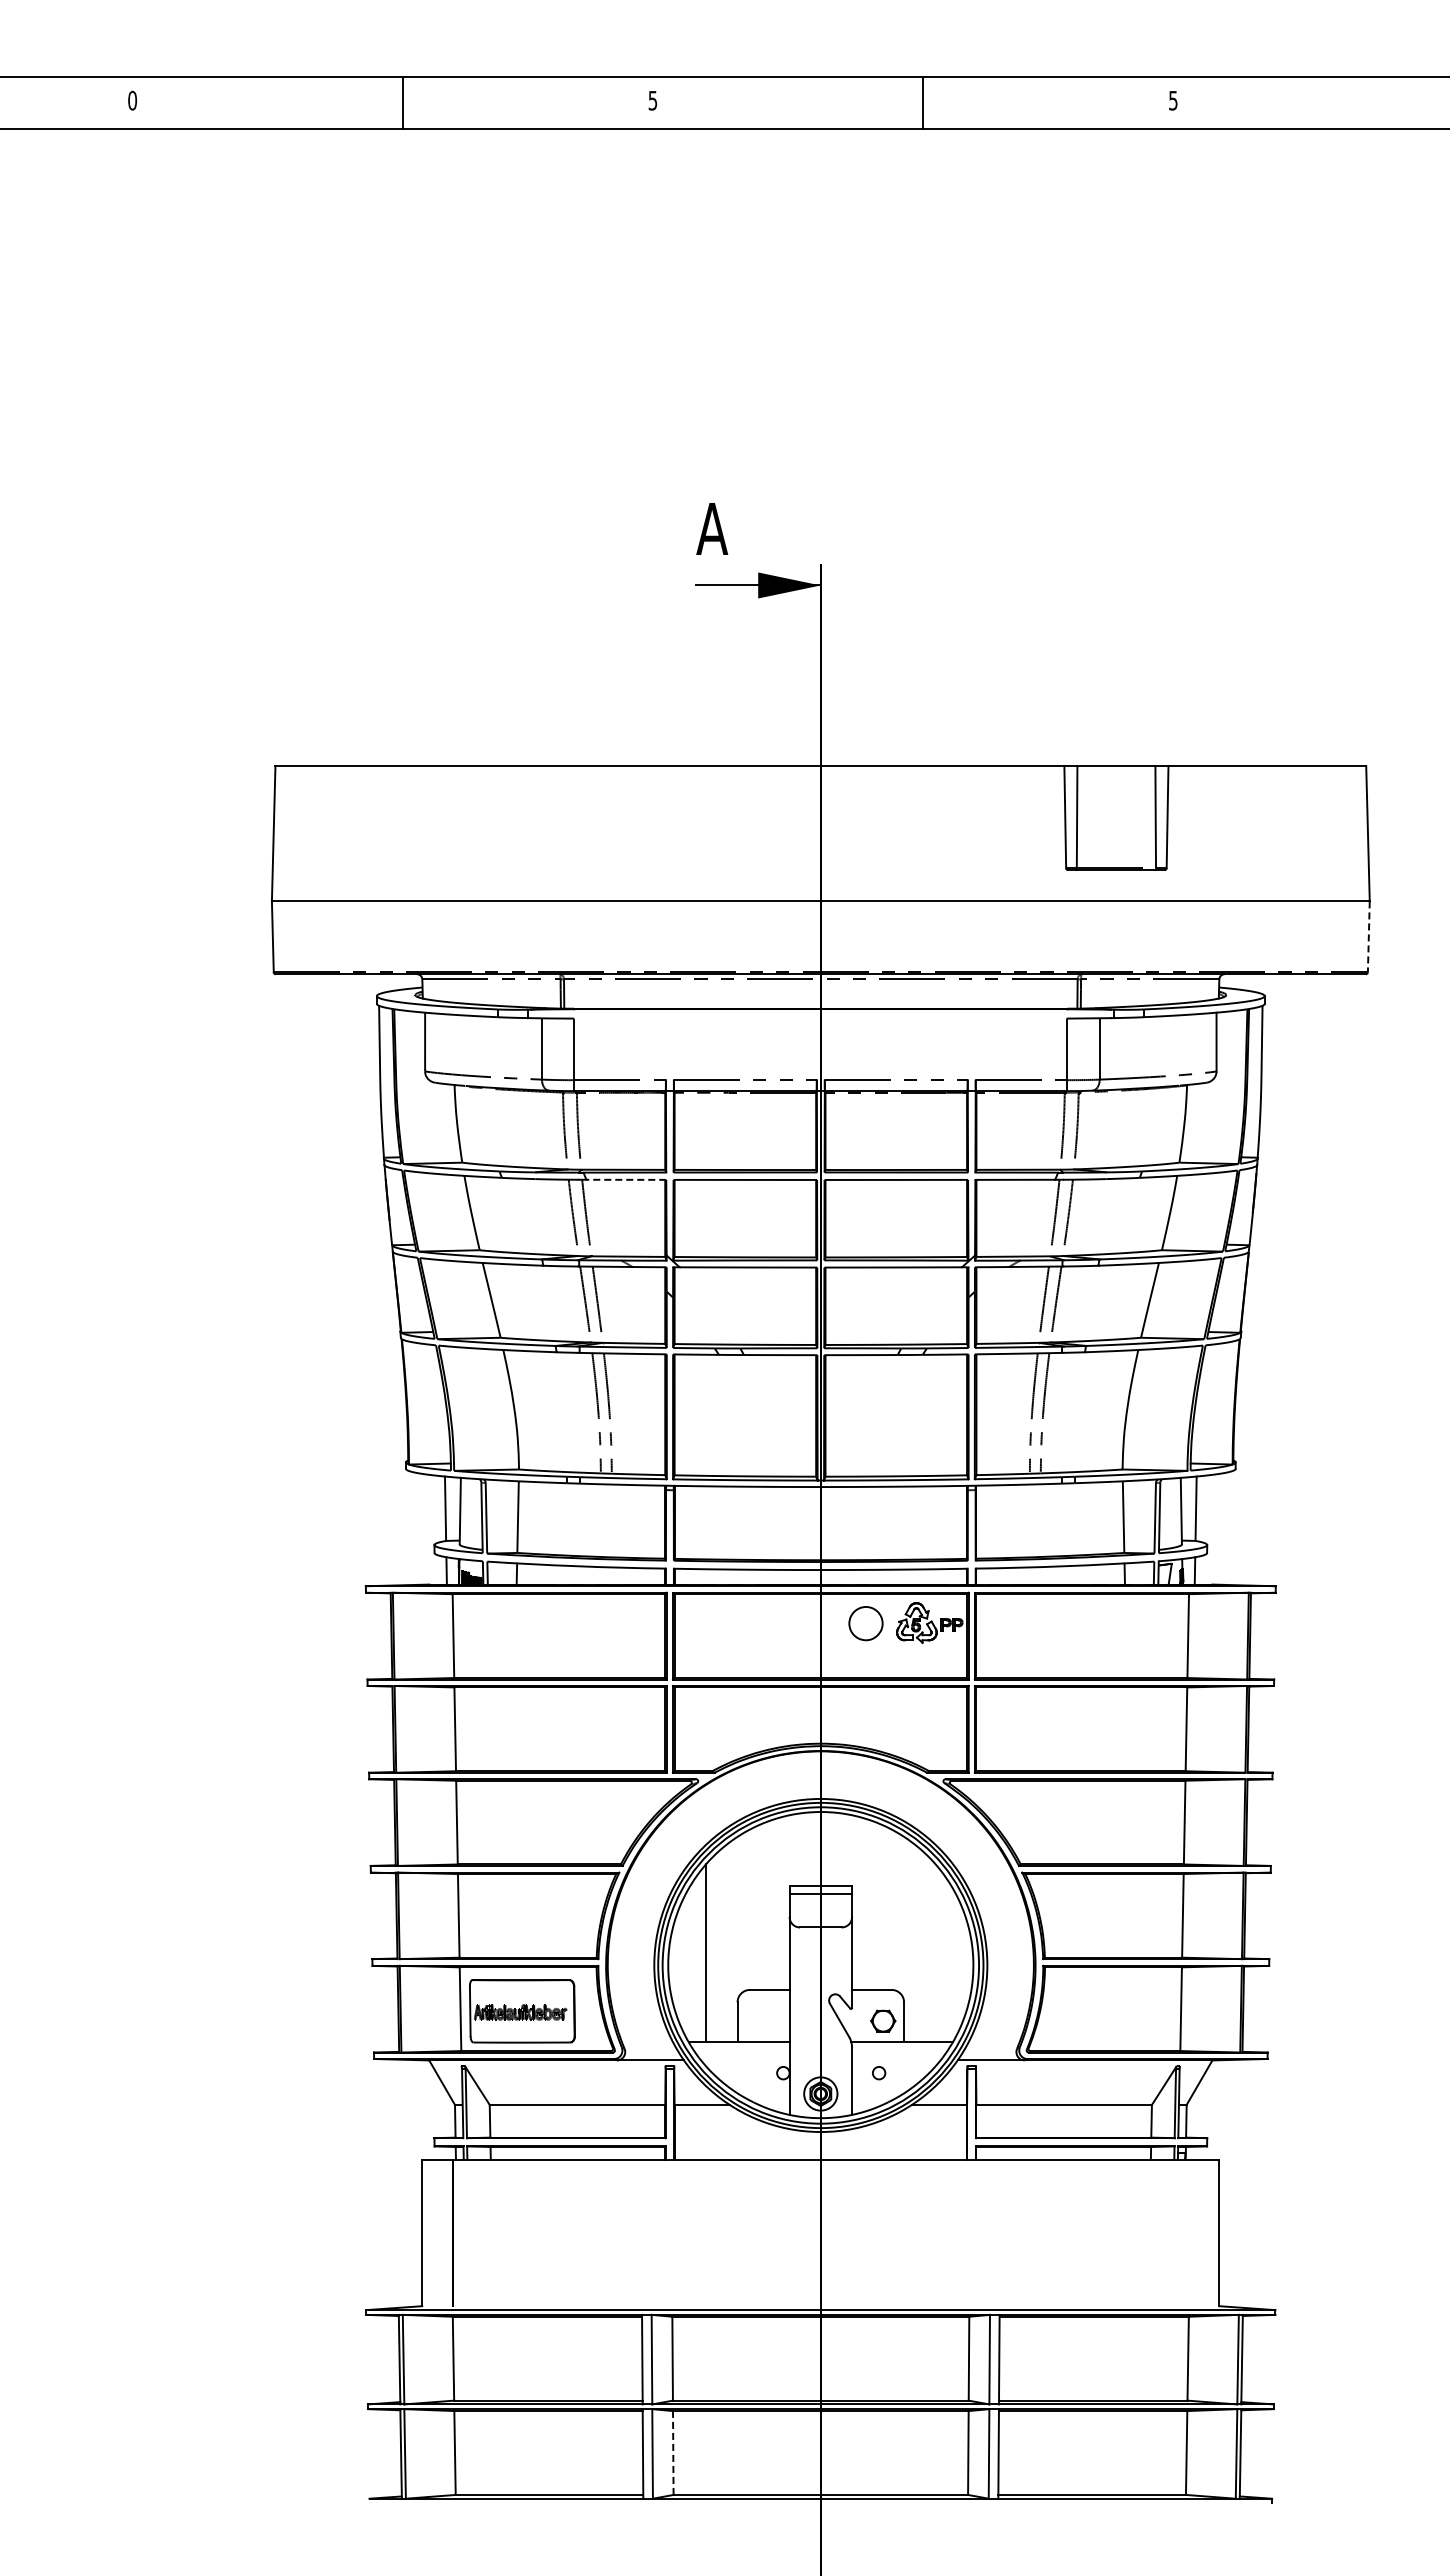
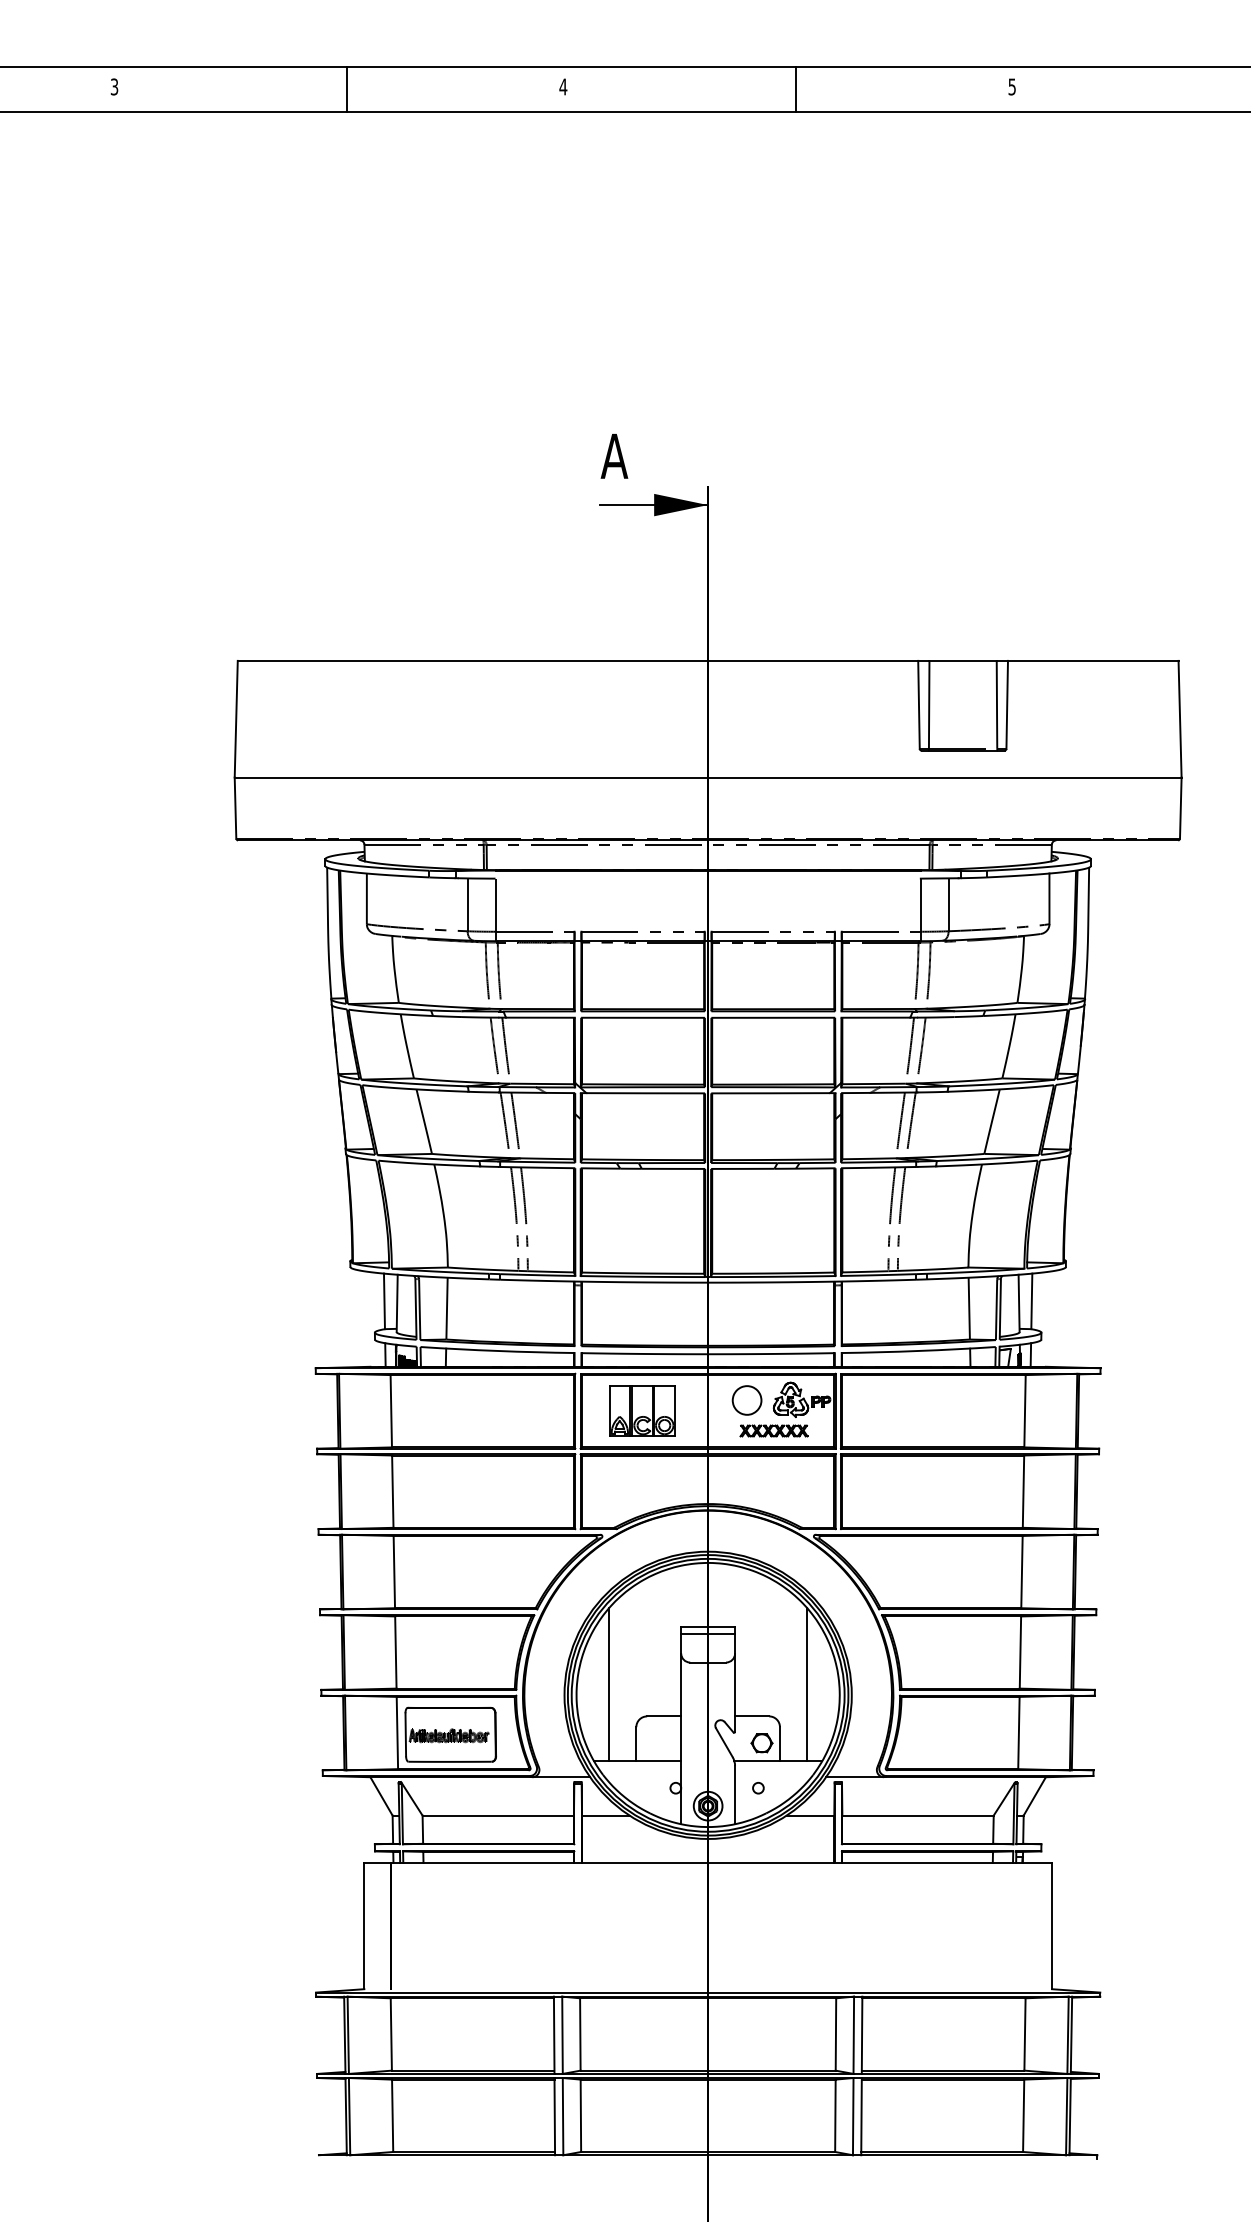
text: (132, 100) -> (114, 86), 0 -> 3
text: (652, 100) -> (562, 86), 5 -> 4
line: (1368, 937) -> (1180, 808), dashed -> solid
line: (626, 1179) -> (540, 1017), dashed -> solid
part: (744, 1635) -> (642, 1410), added
part: (897, 1658) -> (774, 1430), added
line: (935, 1952) -> (807, 1684), added
line: (673, 2452) -> (581, 2115), dashed -> solid

